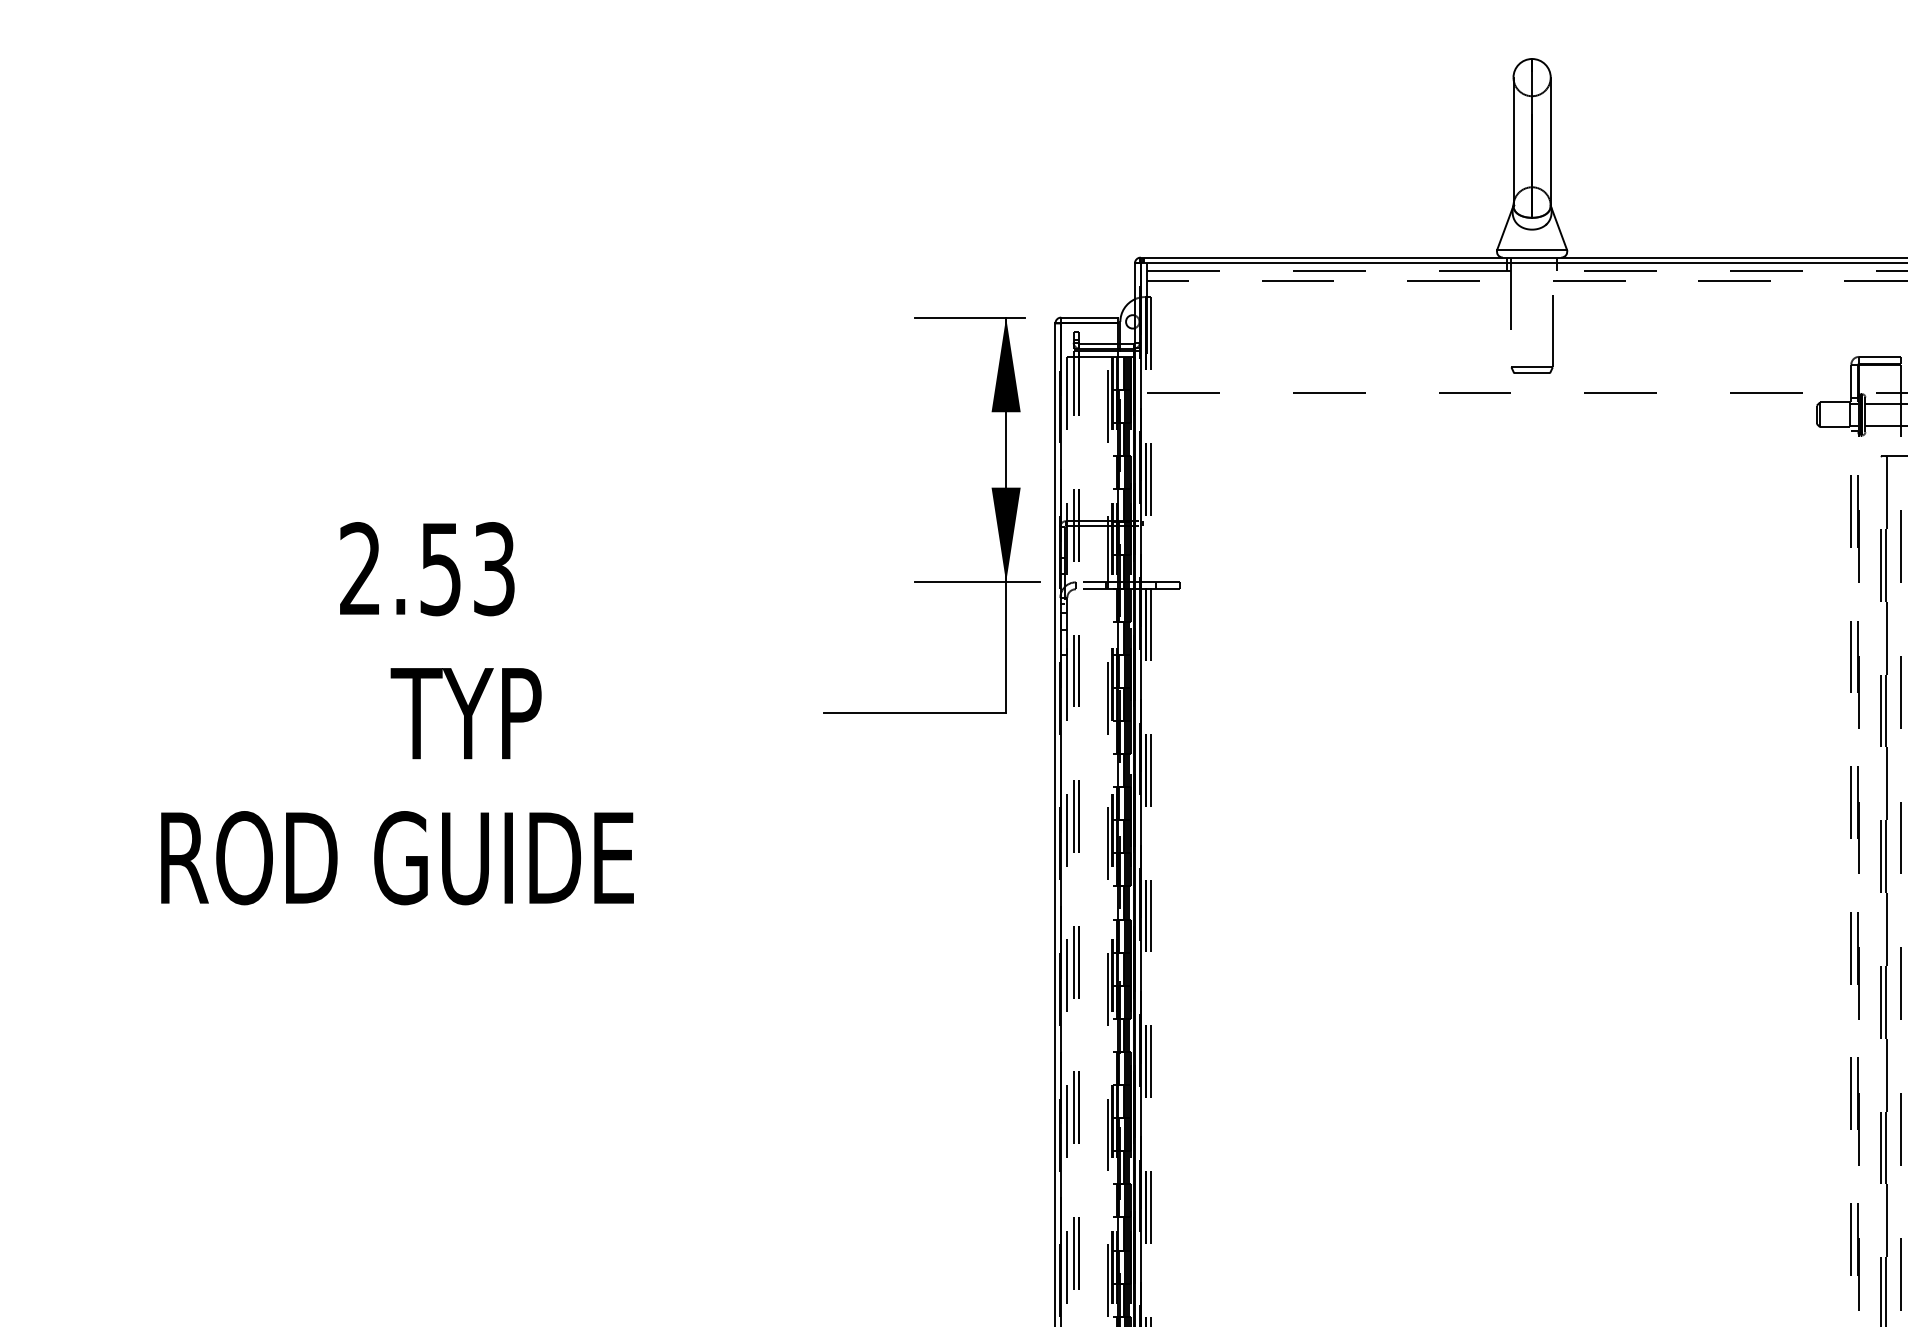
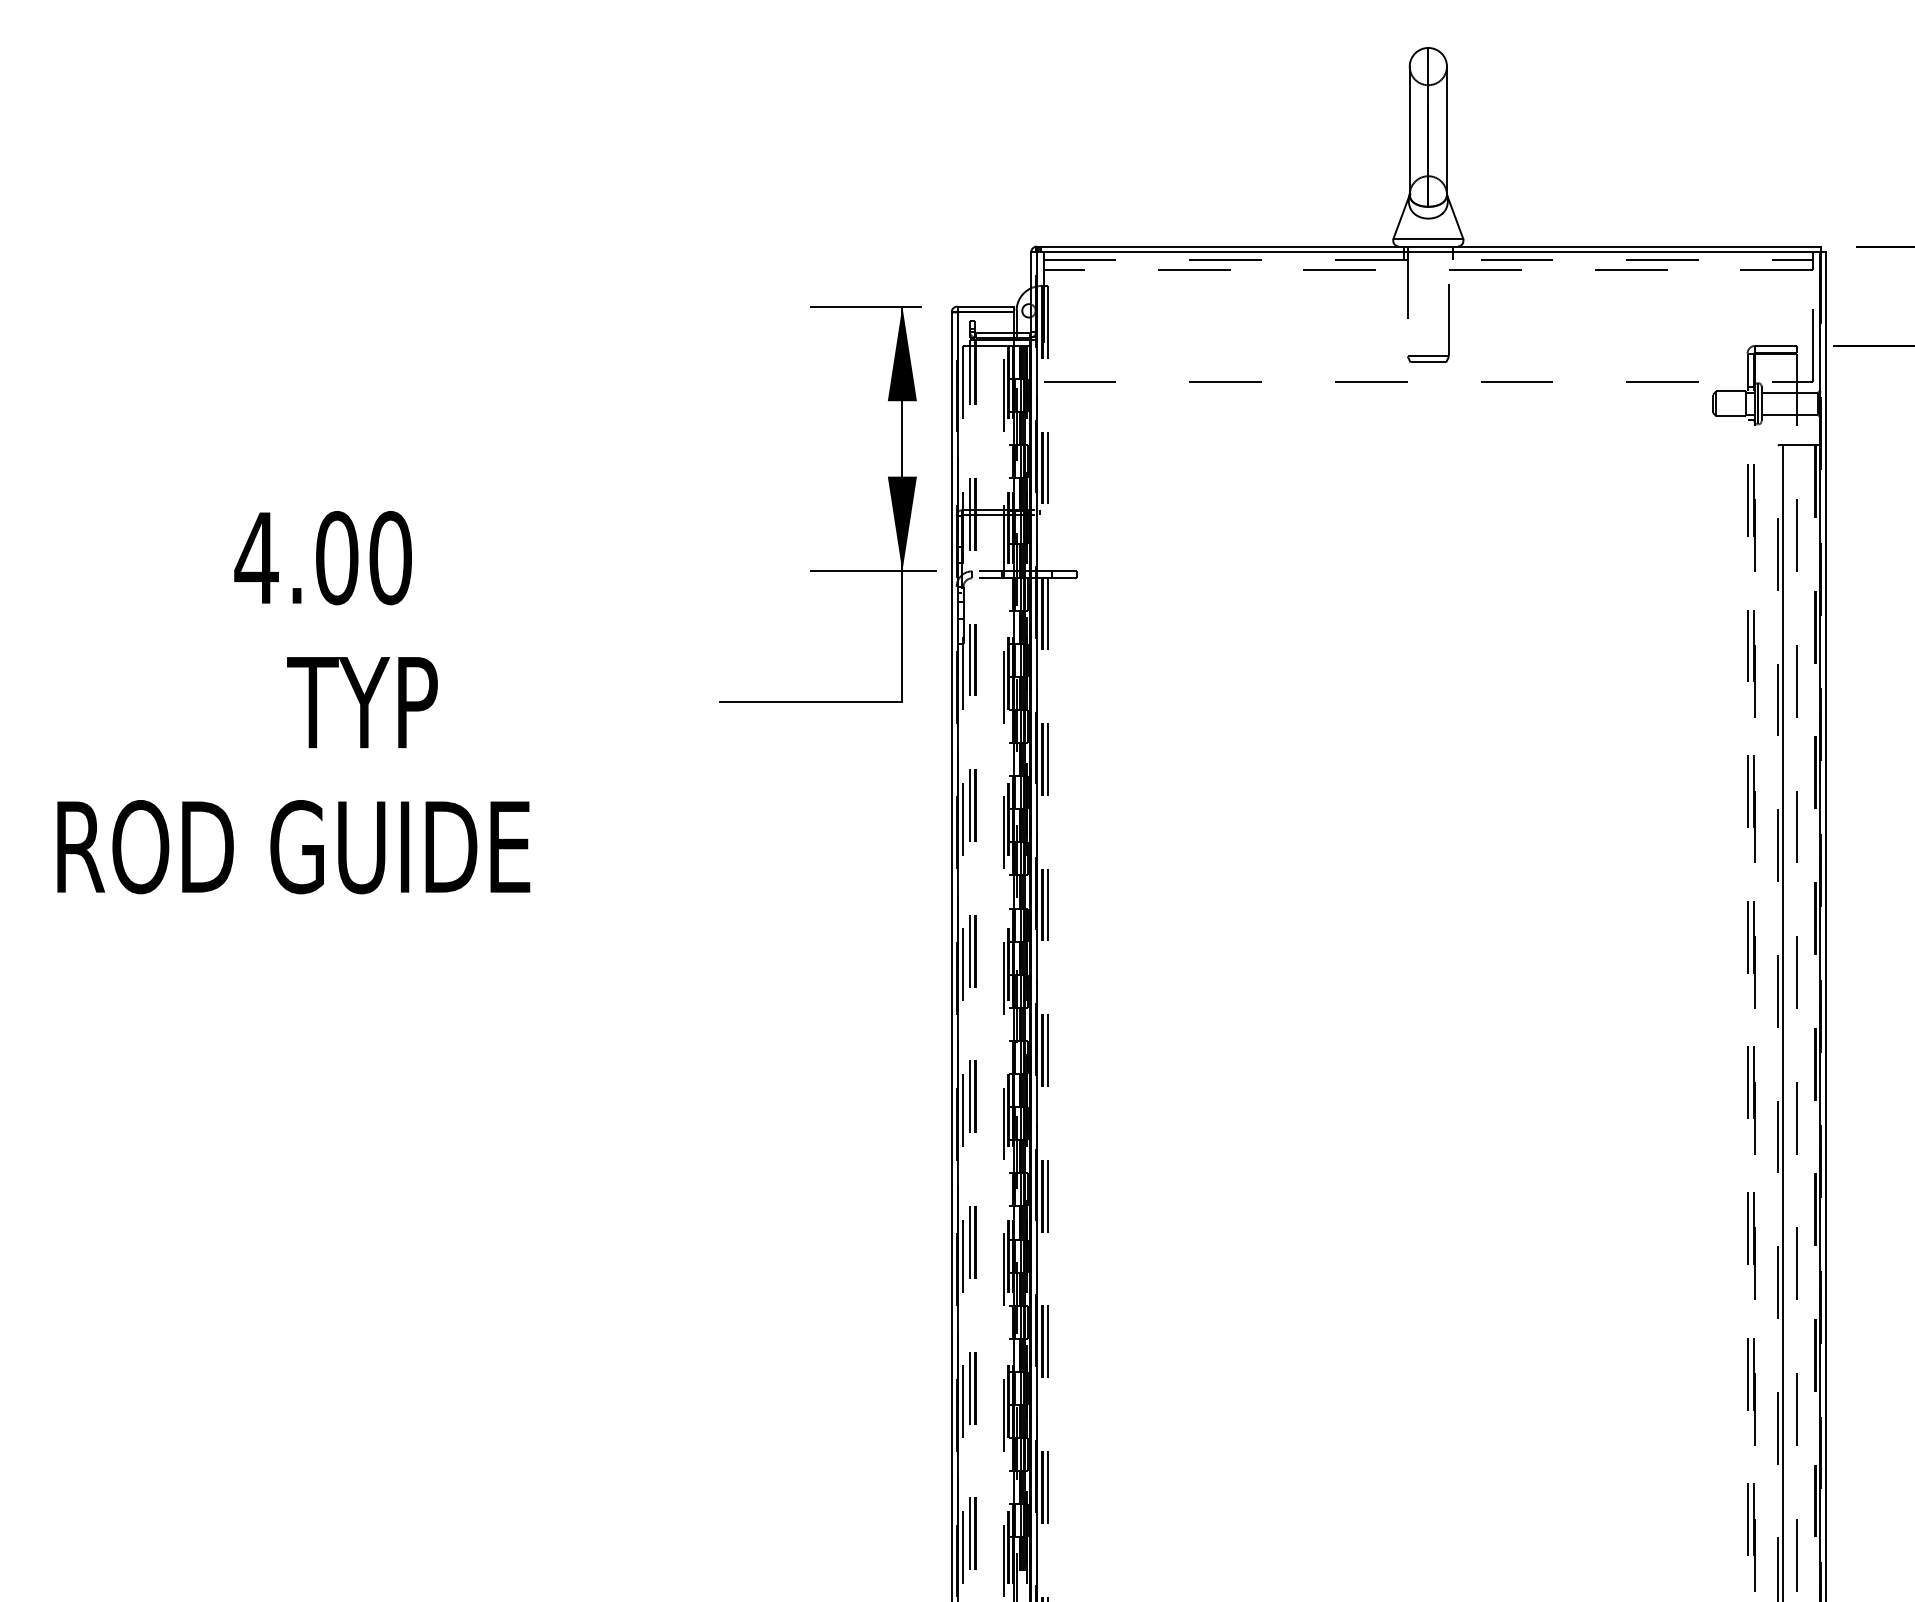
text: (426, 569) -> (322, 558), 2.53 -> 4.00

